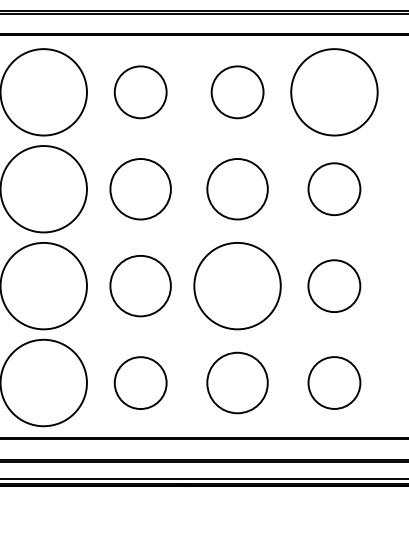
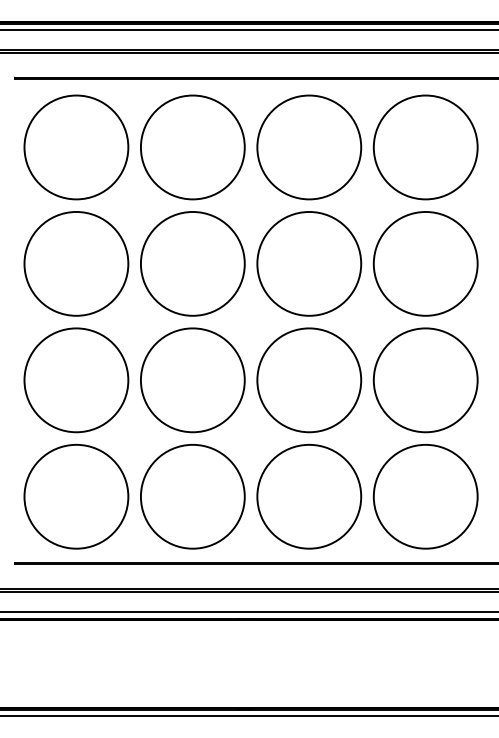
circle: (140, 92) -> (192, 147), size x1.67
circle: (237, 92) -> (309, 147), size x1.67
circle: (140, 188) -> (192, 263), size x1.43
circle: (237, 188) -> (309, 263), size x1.43
circle: (334, 188) -> (425, 263), size x1.67
circle: (140, 286) -> (192, 380), size x1.43
circle: (334, 286) -> (425, 380), size x1.67
circle: (140, 382) -> (192, 496), size x1.67
circle: (237, 382) -> (309, 496), size x1.43
circle: (334, 382) -> (425, 496), size x1.67

